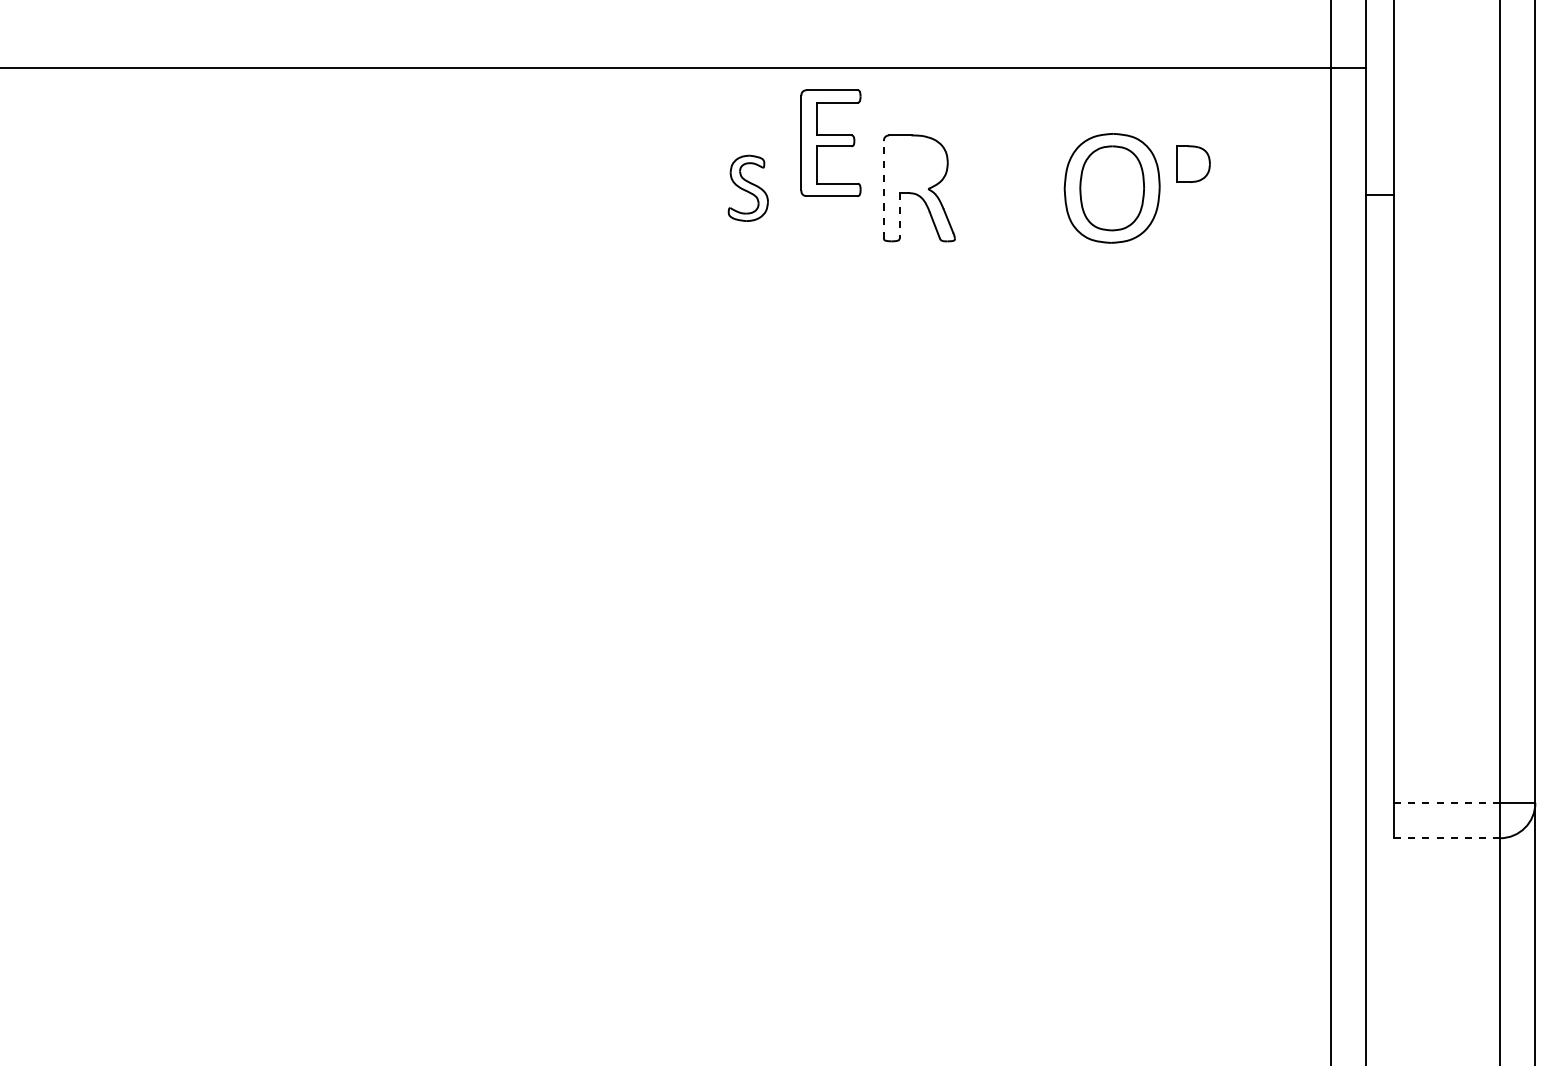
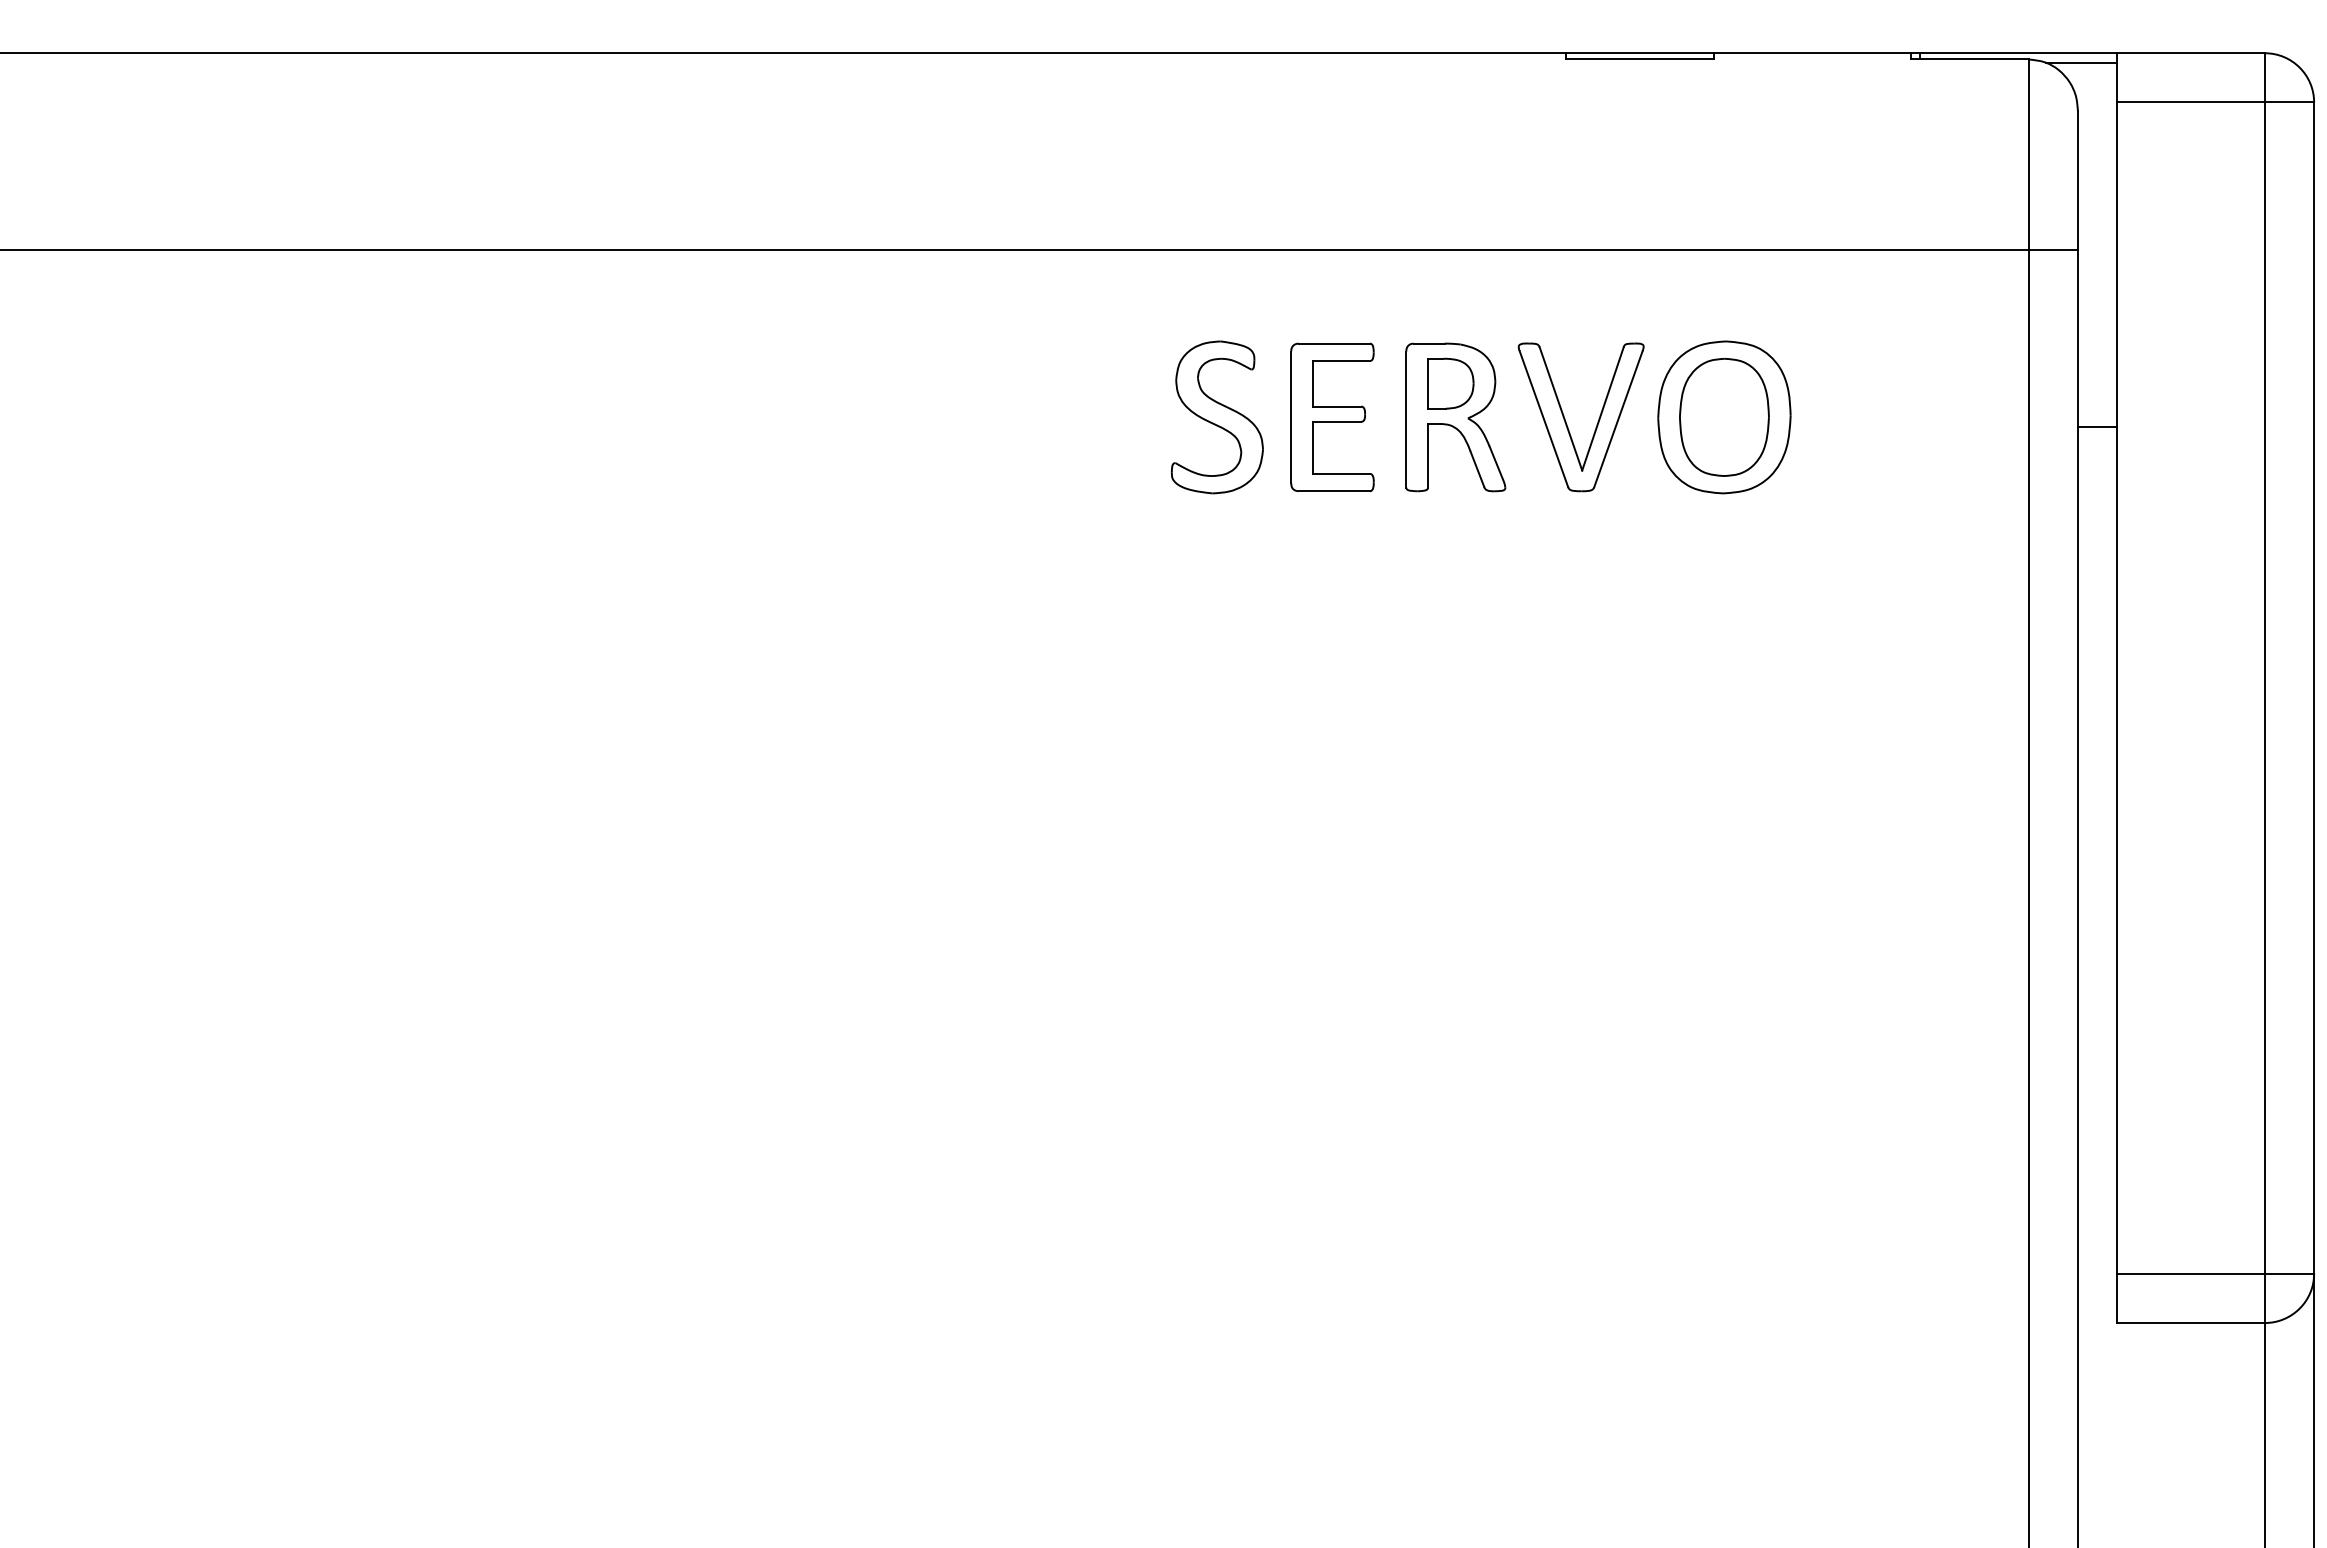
part: (830, 143) -> (1332, 417), moved
part: (1193, 164) -> (1450, 383), moved
part: (748, 188) -> (1217, 417), size x1.67
line: (884, 189) -> (1406, 419), dashed -> solid
part: (998, 191) -> (1566, 421), added
line: (899, 215) -> (1428, 455), dashed -> solid
line: (1447, 802) -> (2191, 1273), dashed -> solid
line: (1447, 838) -> (2191, 1323), dashed -> solid

